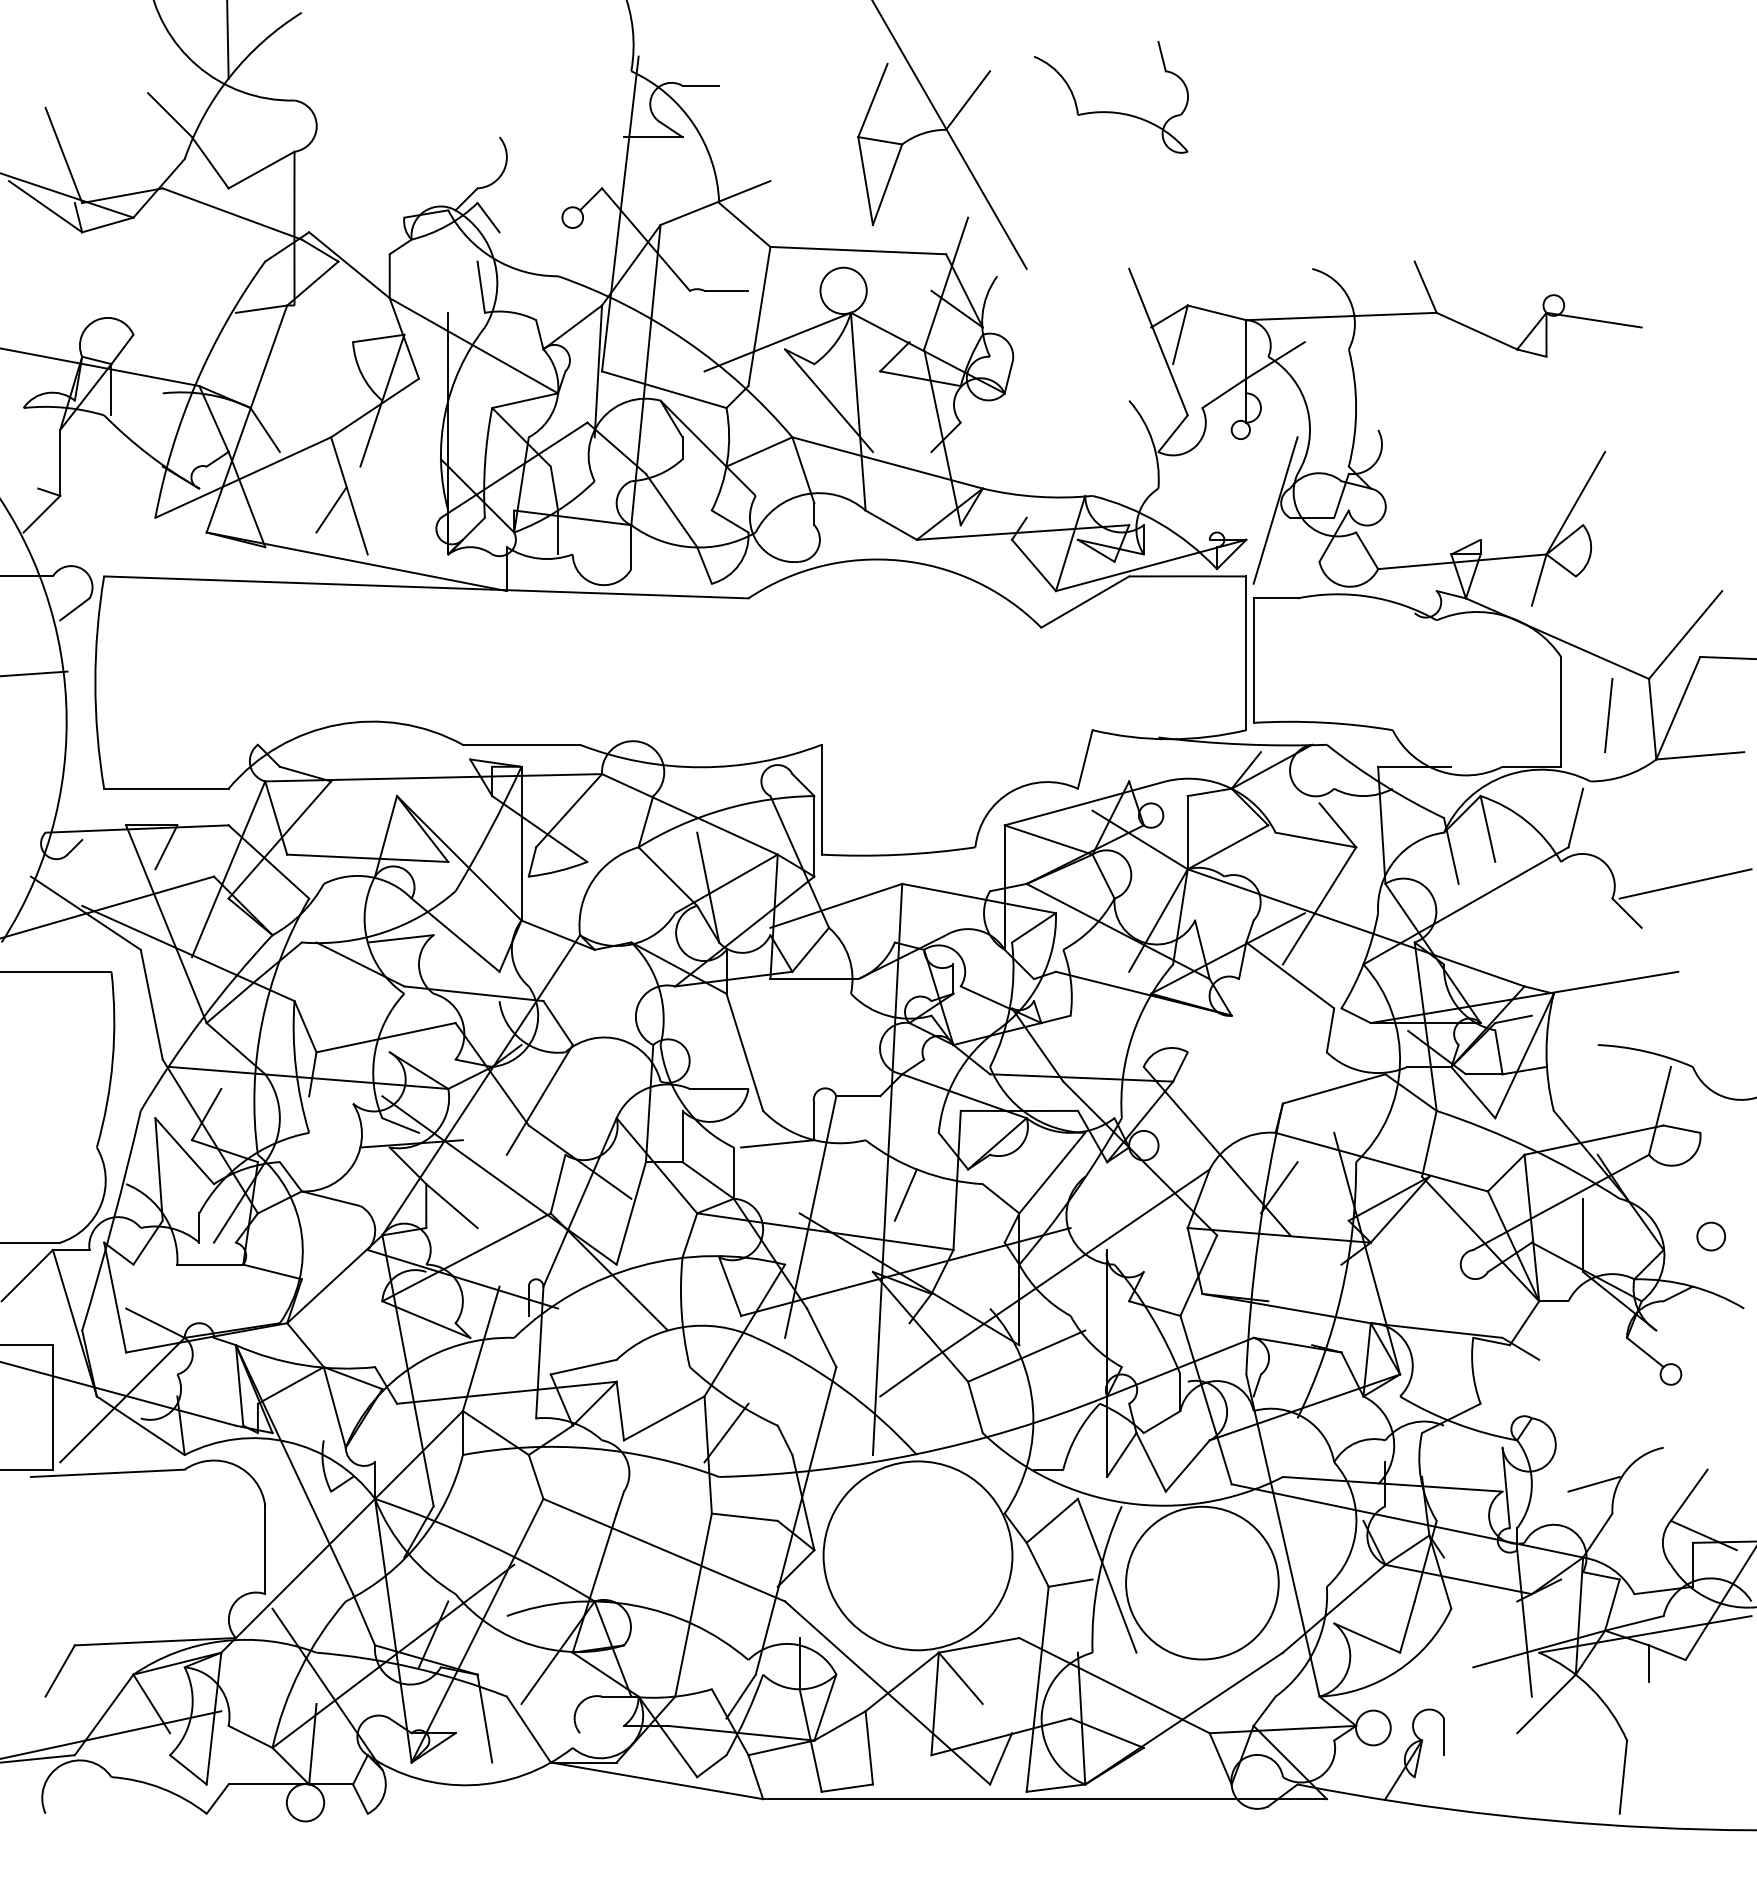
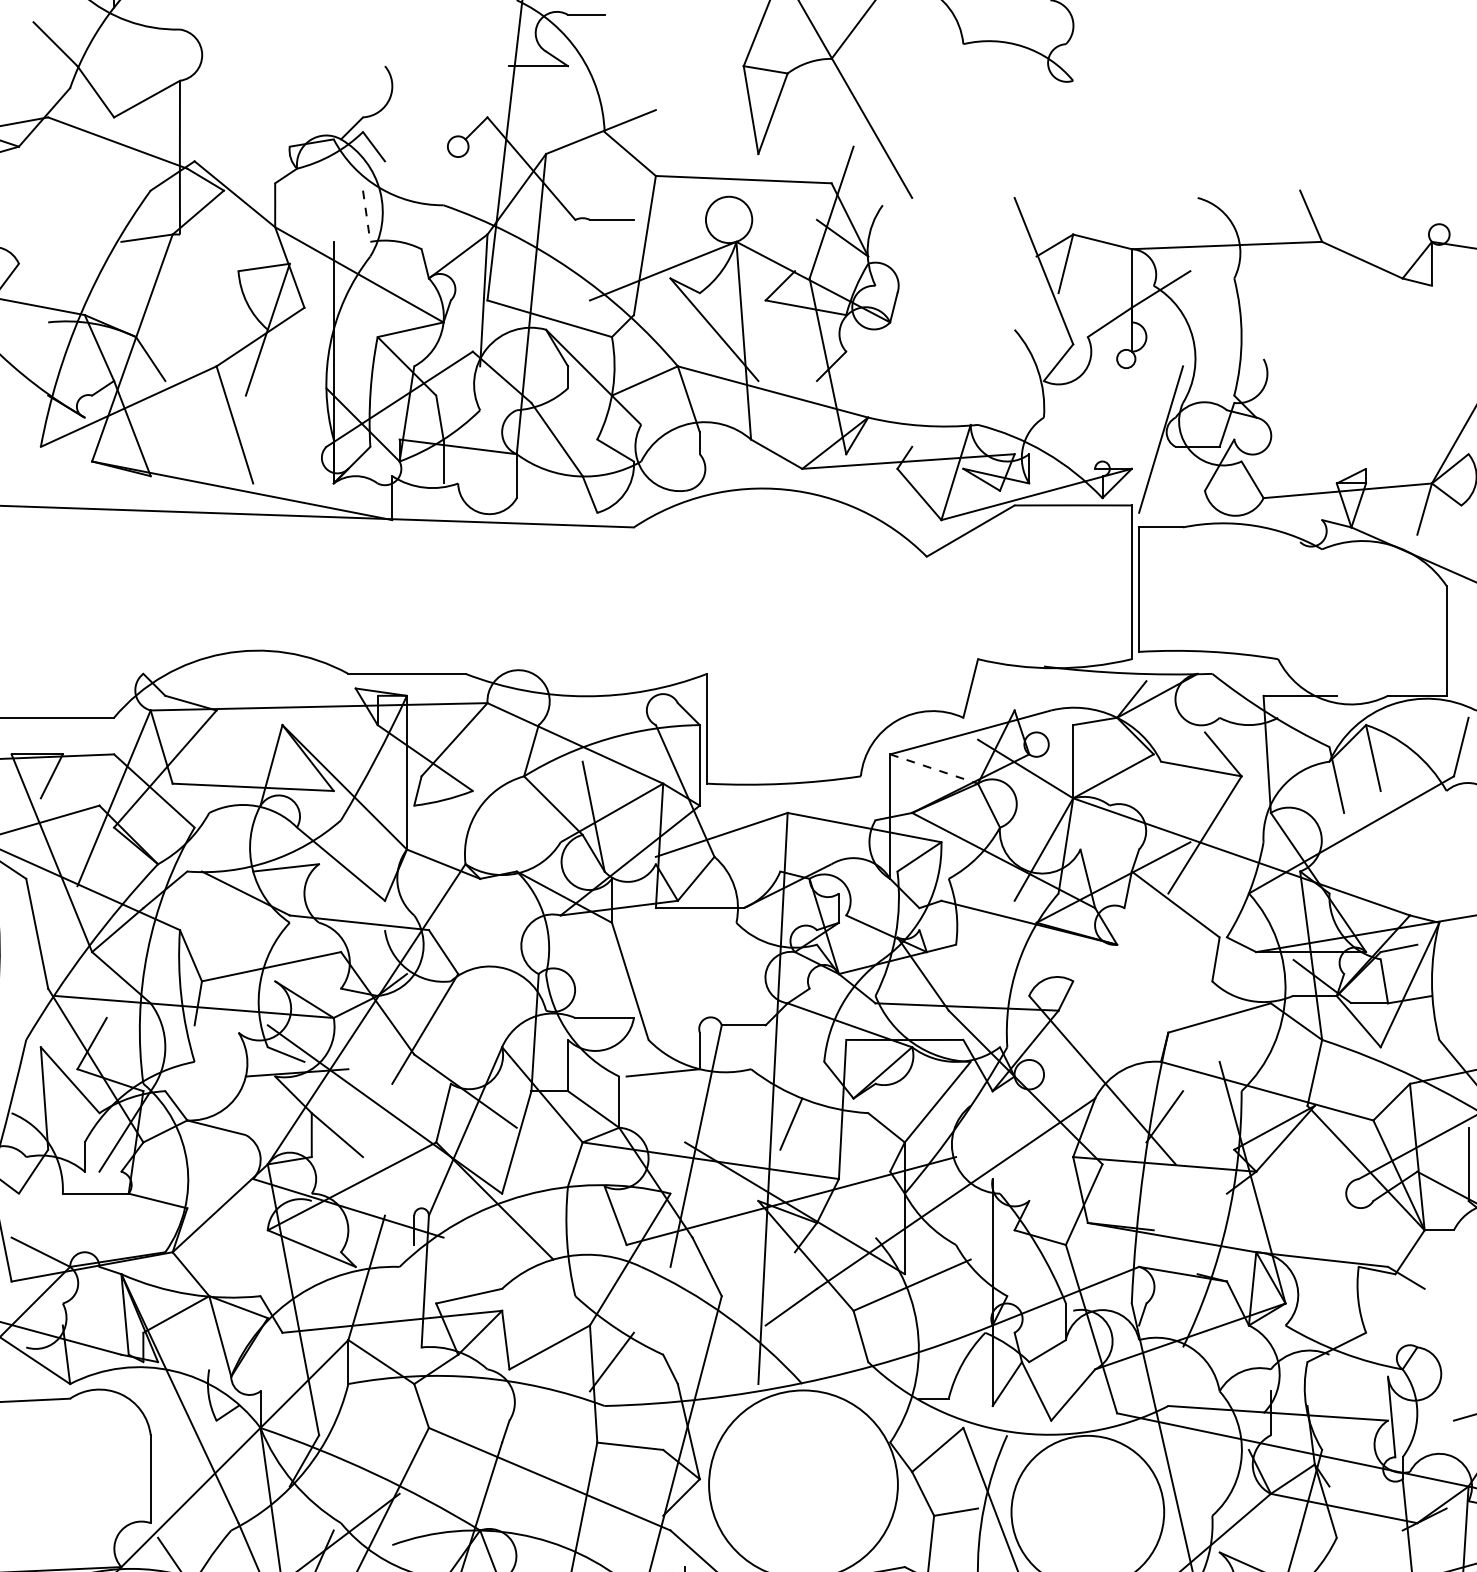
line: (481, 287) -> (366, 216), solid -> dashed
line: (330, 510) -> (215, 439), removed
line: (1049, 840) -> (934, 769), solid -> dashed

